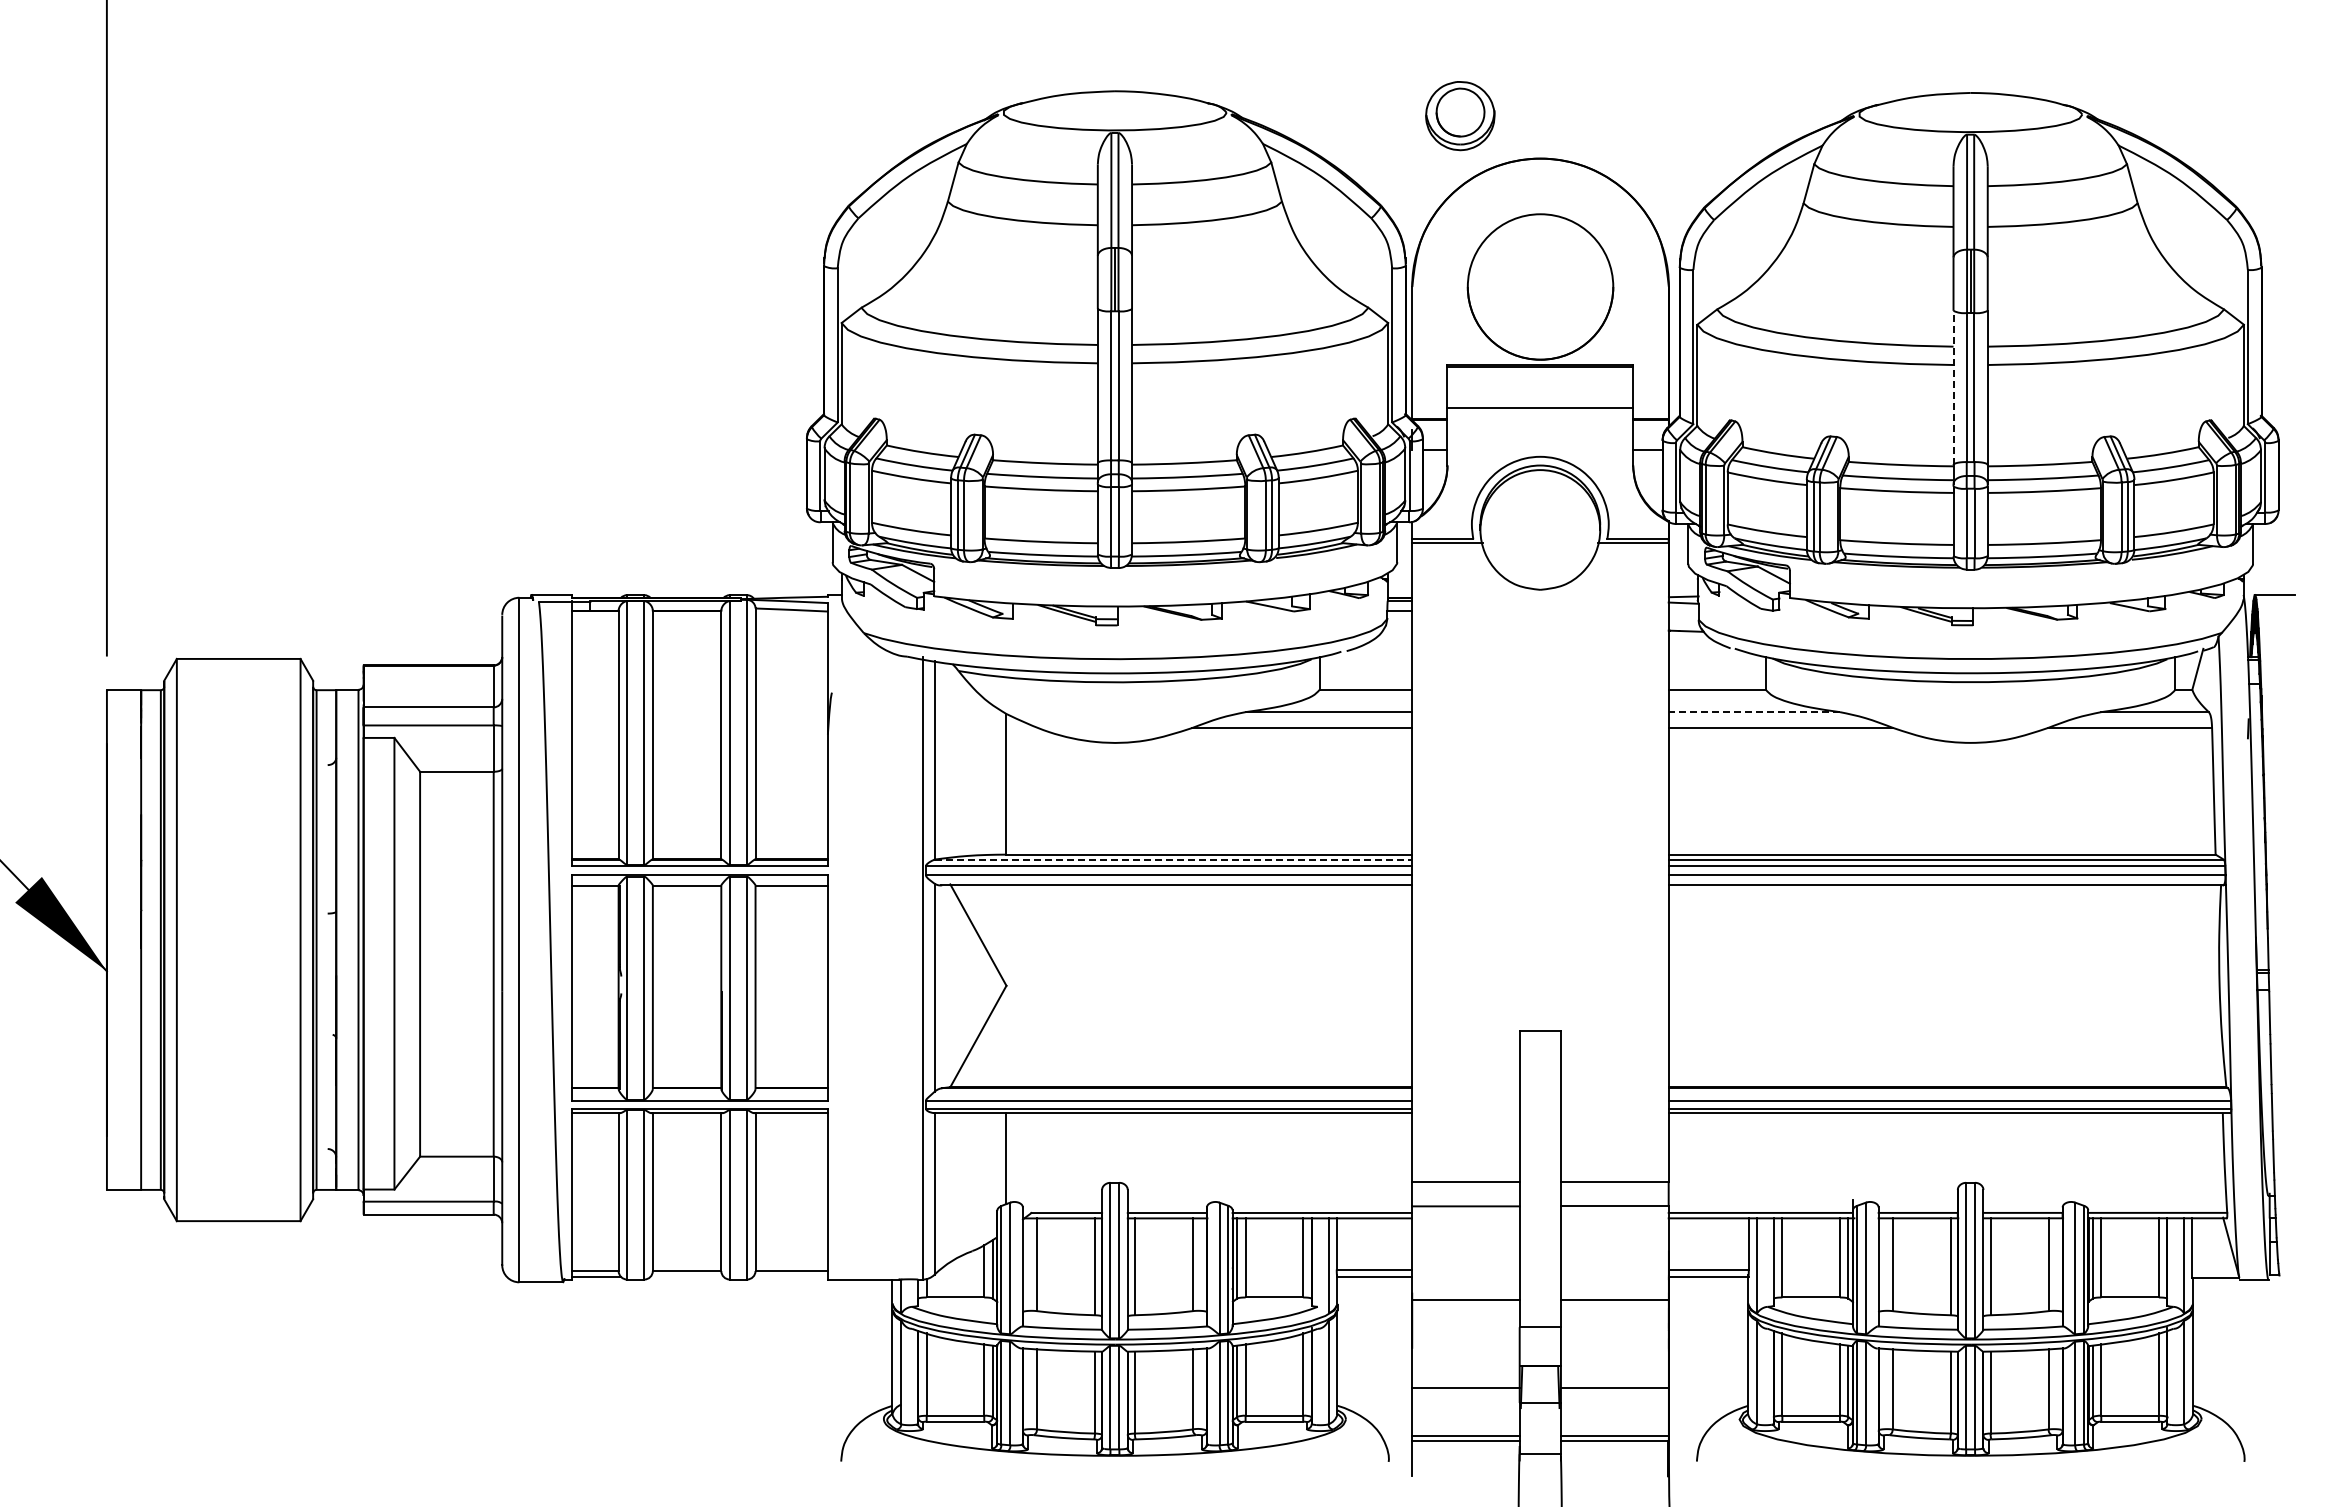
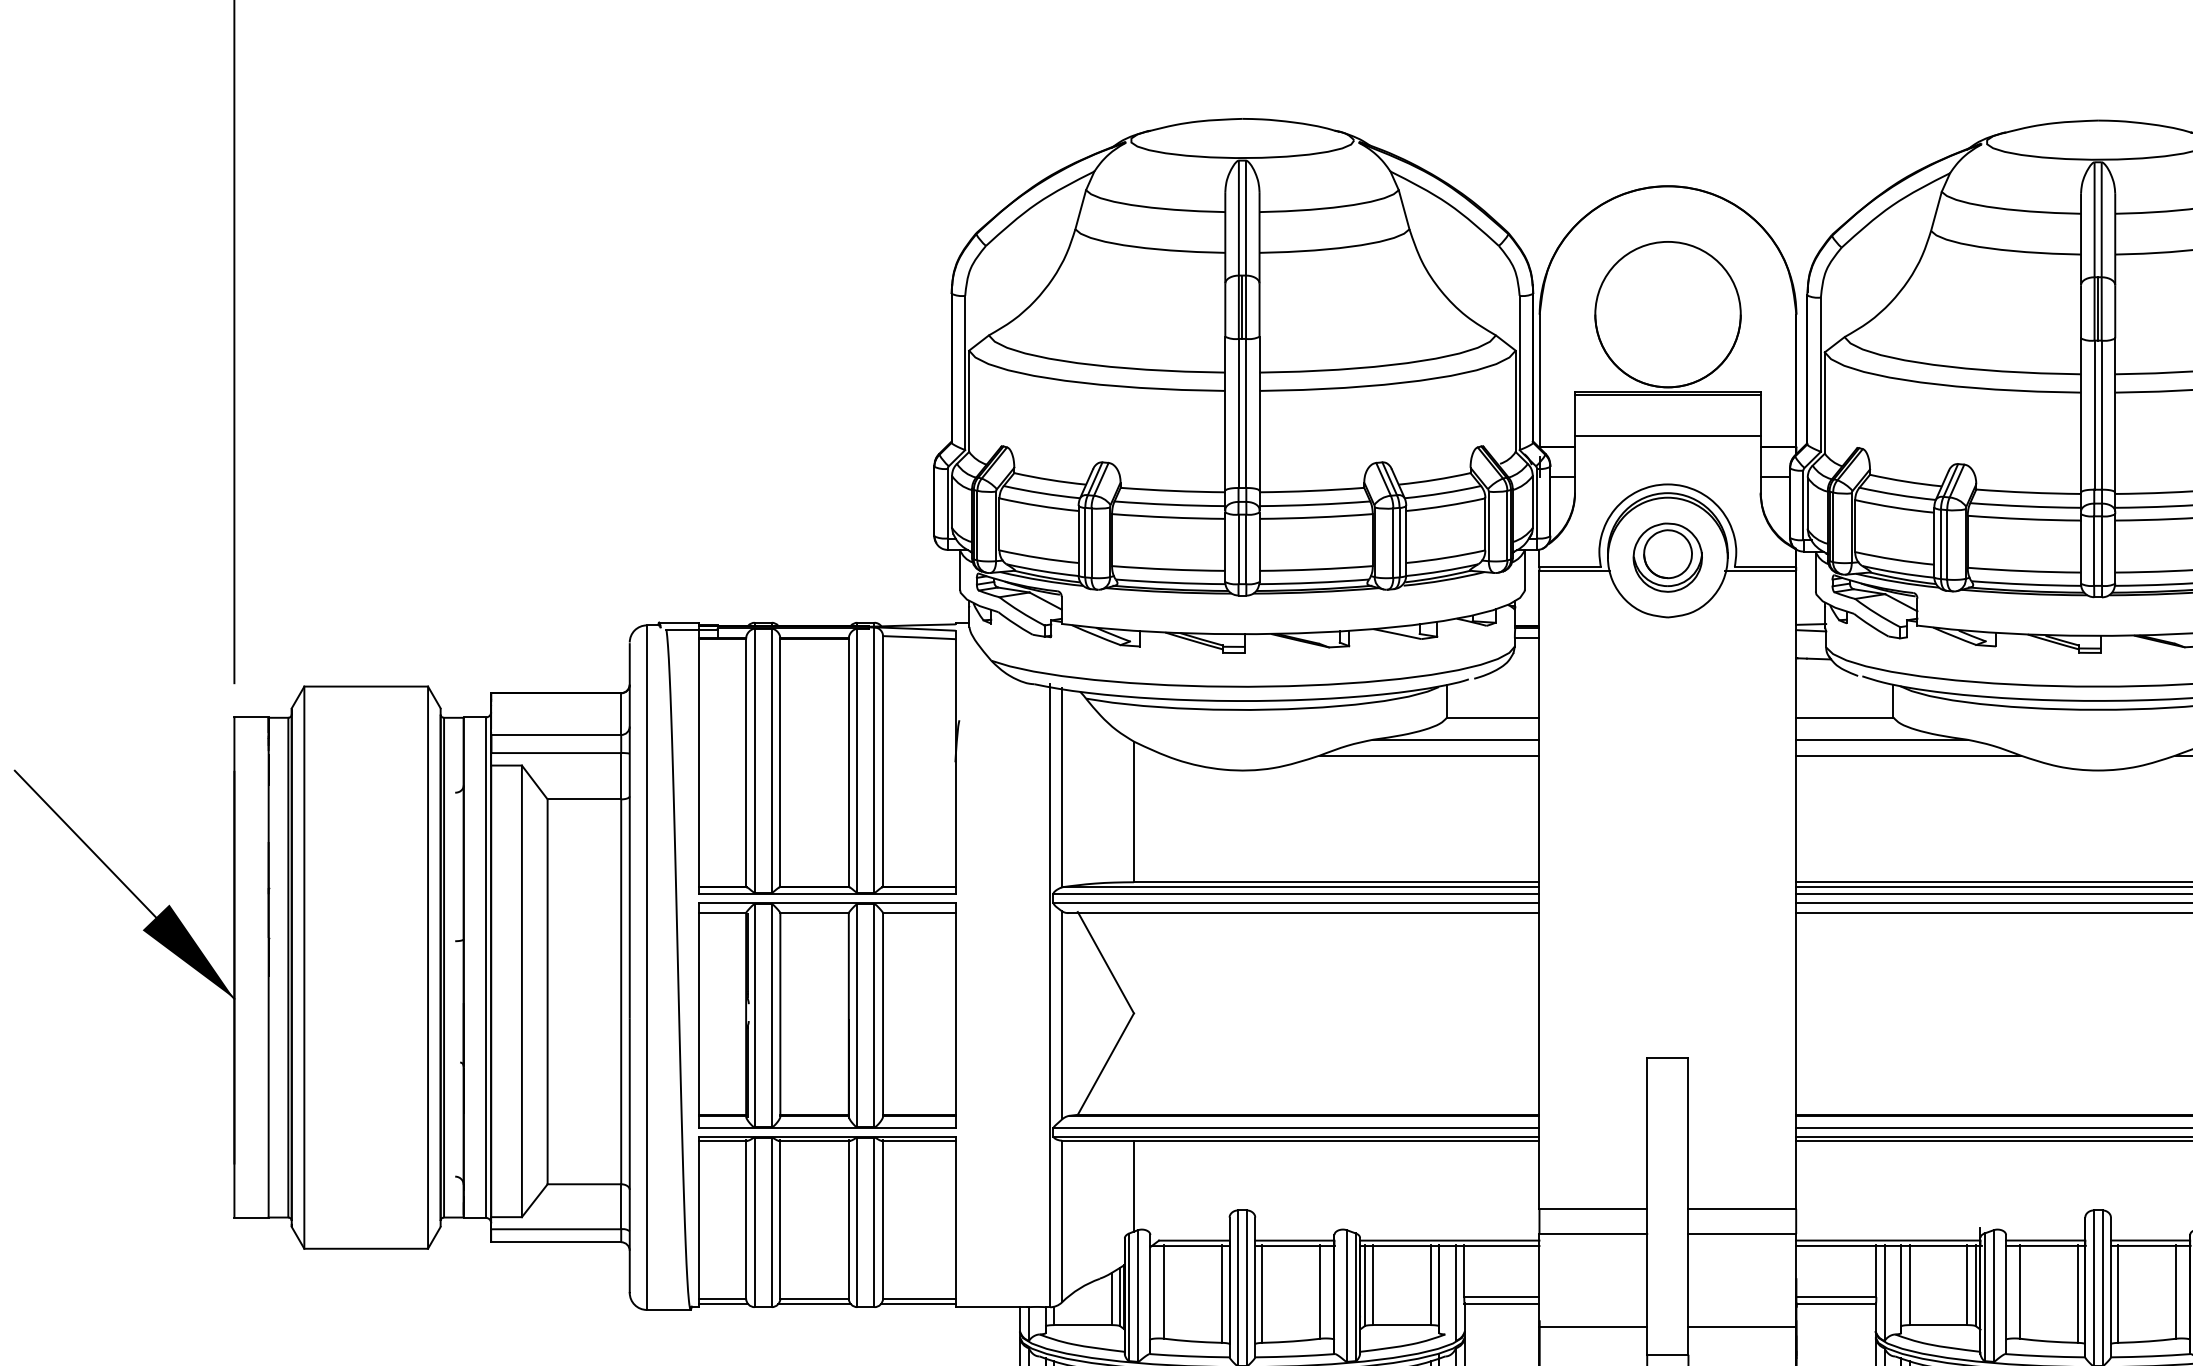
part: (1460, 116) -> (1668, 558), moved
line: (1953, 387) -> (2081, 415), dashed -> solid
line: (1754, 712) -> (1882, 740), dashed -> solid
line: (1174, 859) -> (1302, 887), dashed -> solid
line: (686, 1276) -> (814, 1304), added
line: (790, 1276) -> (918, 1304), added

